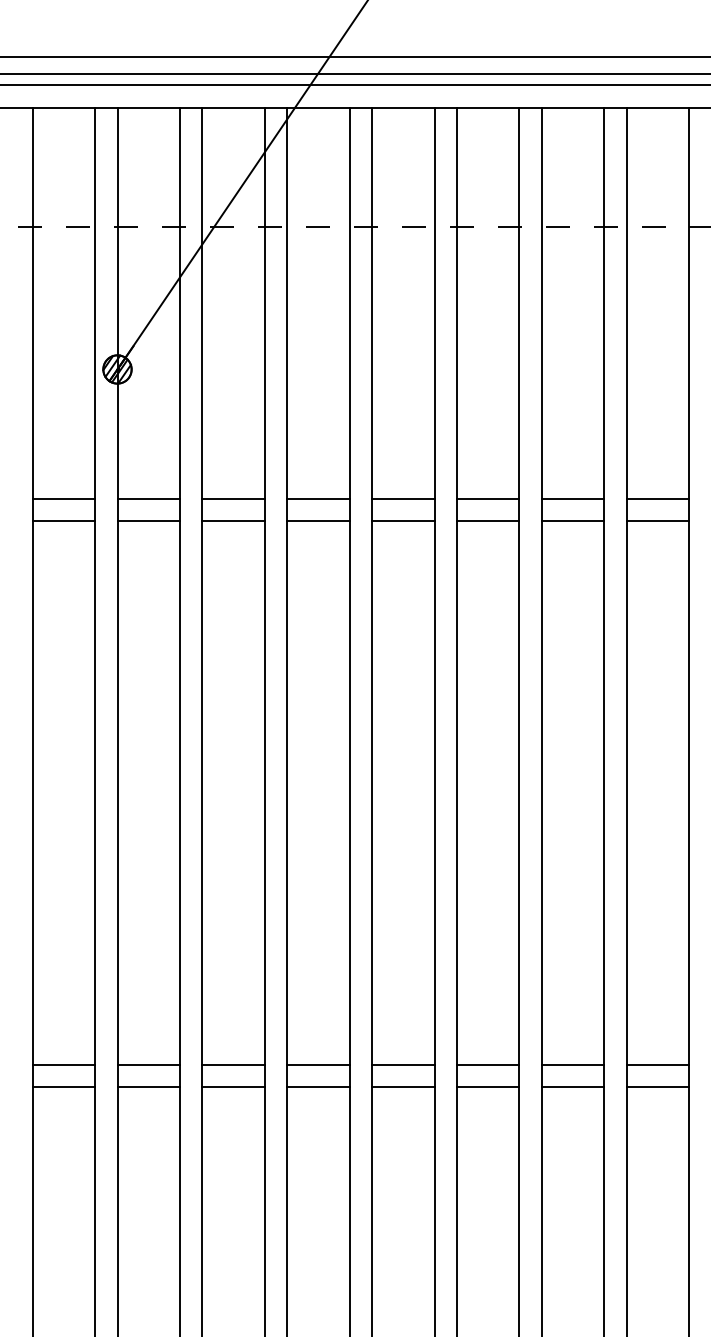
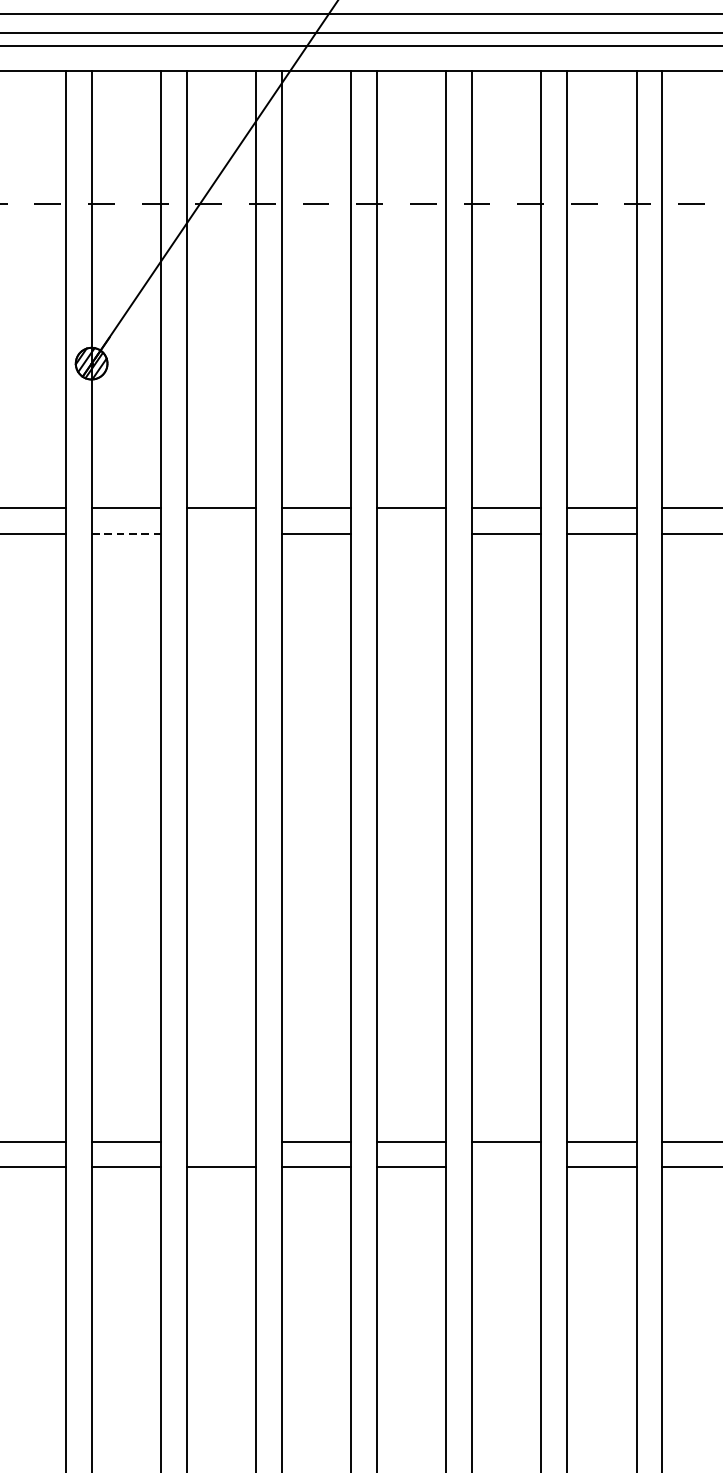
line: (148, 521) -> (126, 533), solid -> dashed
line: (233, 521) -> (221, 533), removed
line: (403, 521) -> (411, 533), removed
line: (233, 1064) -> (221, 1141), removed
line: (488, 1087) -> (506, 1167), removed

